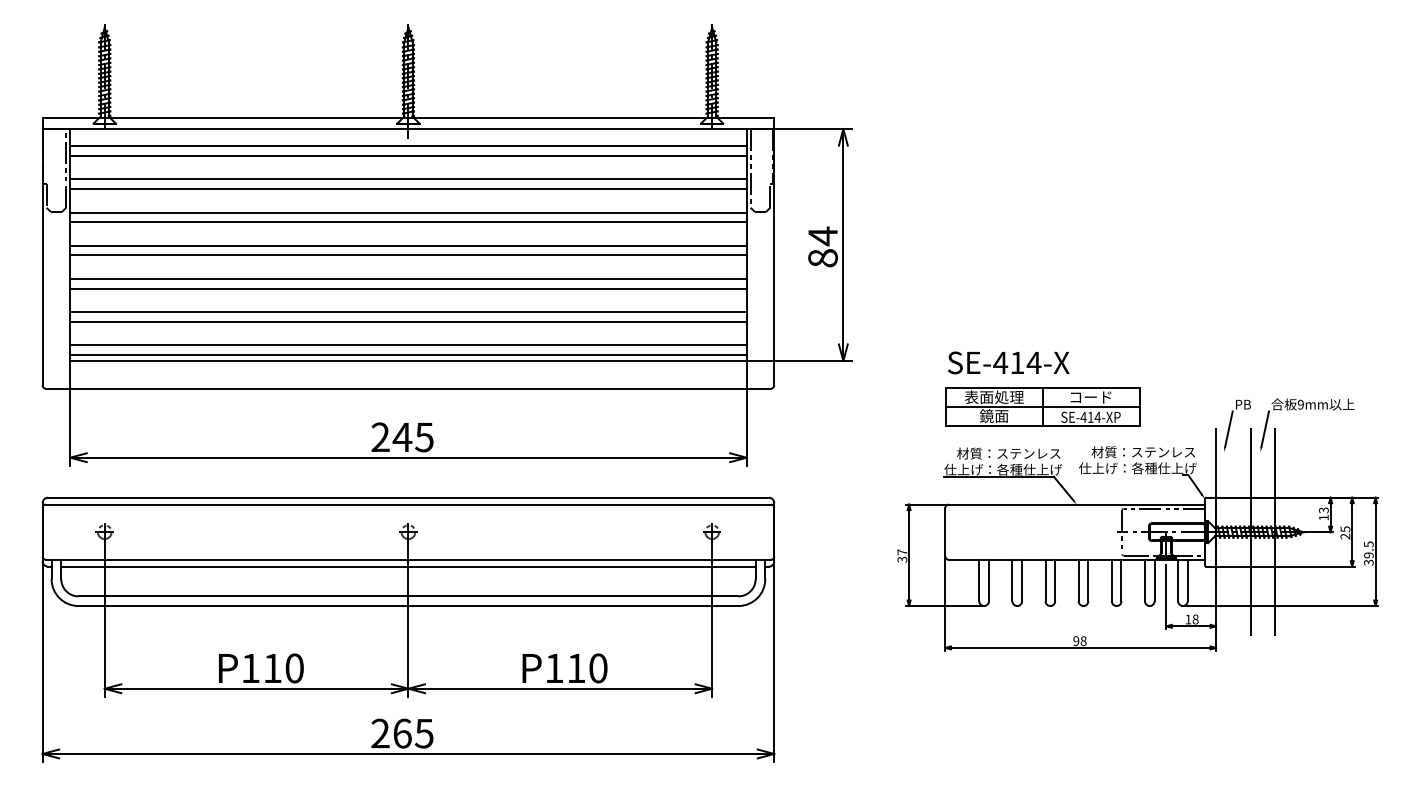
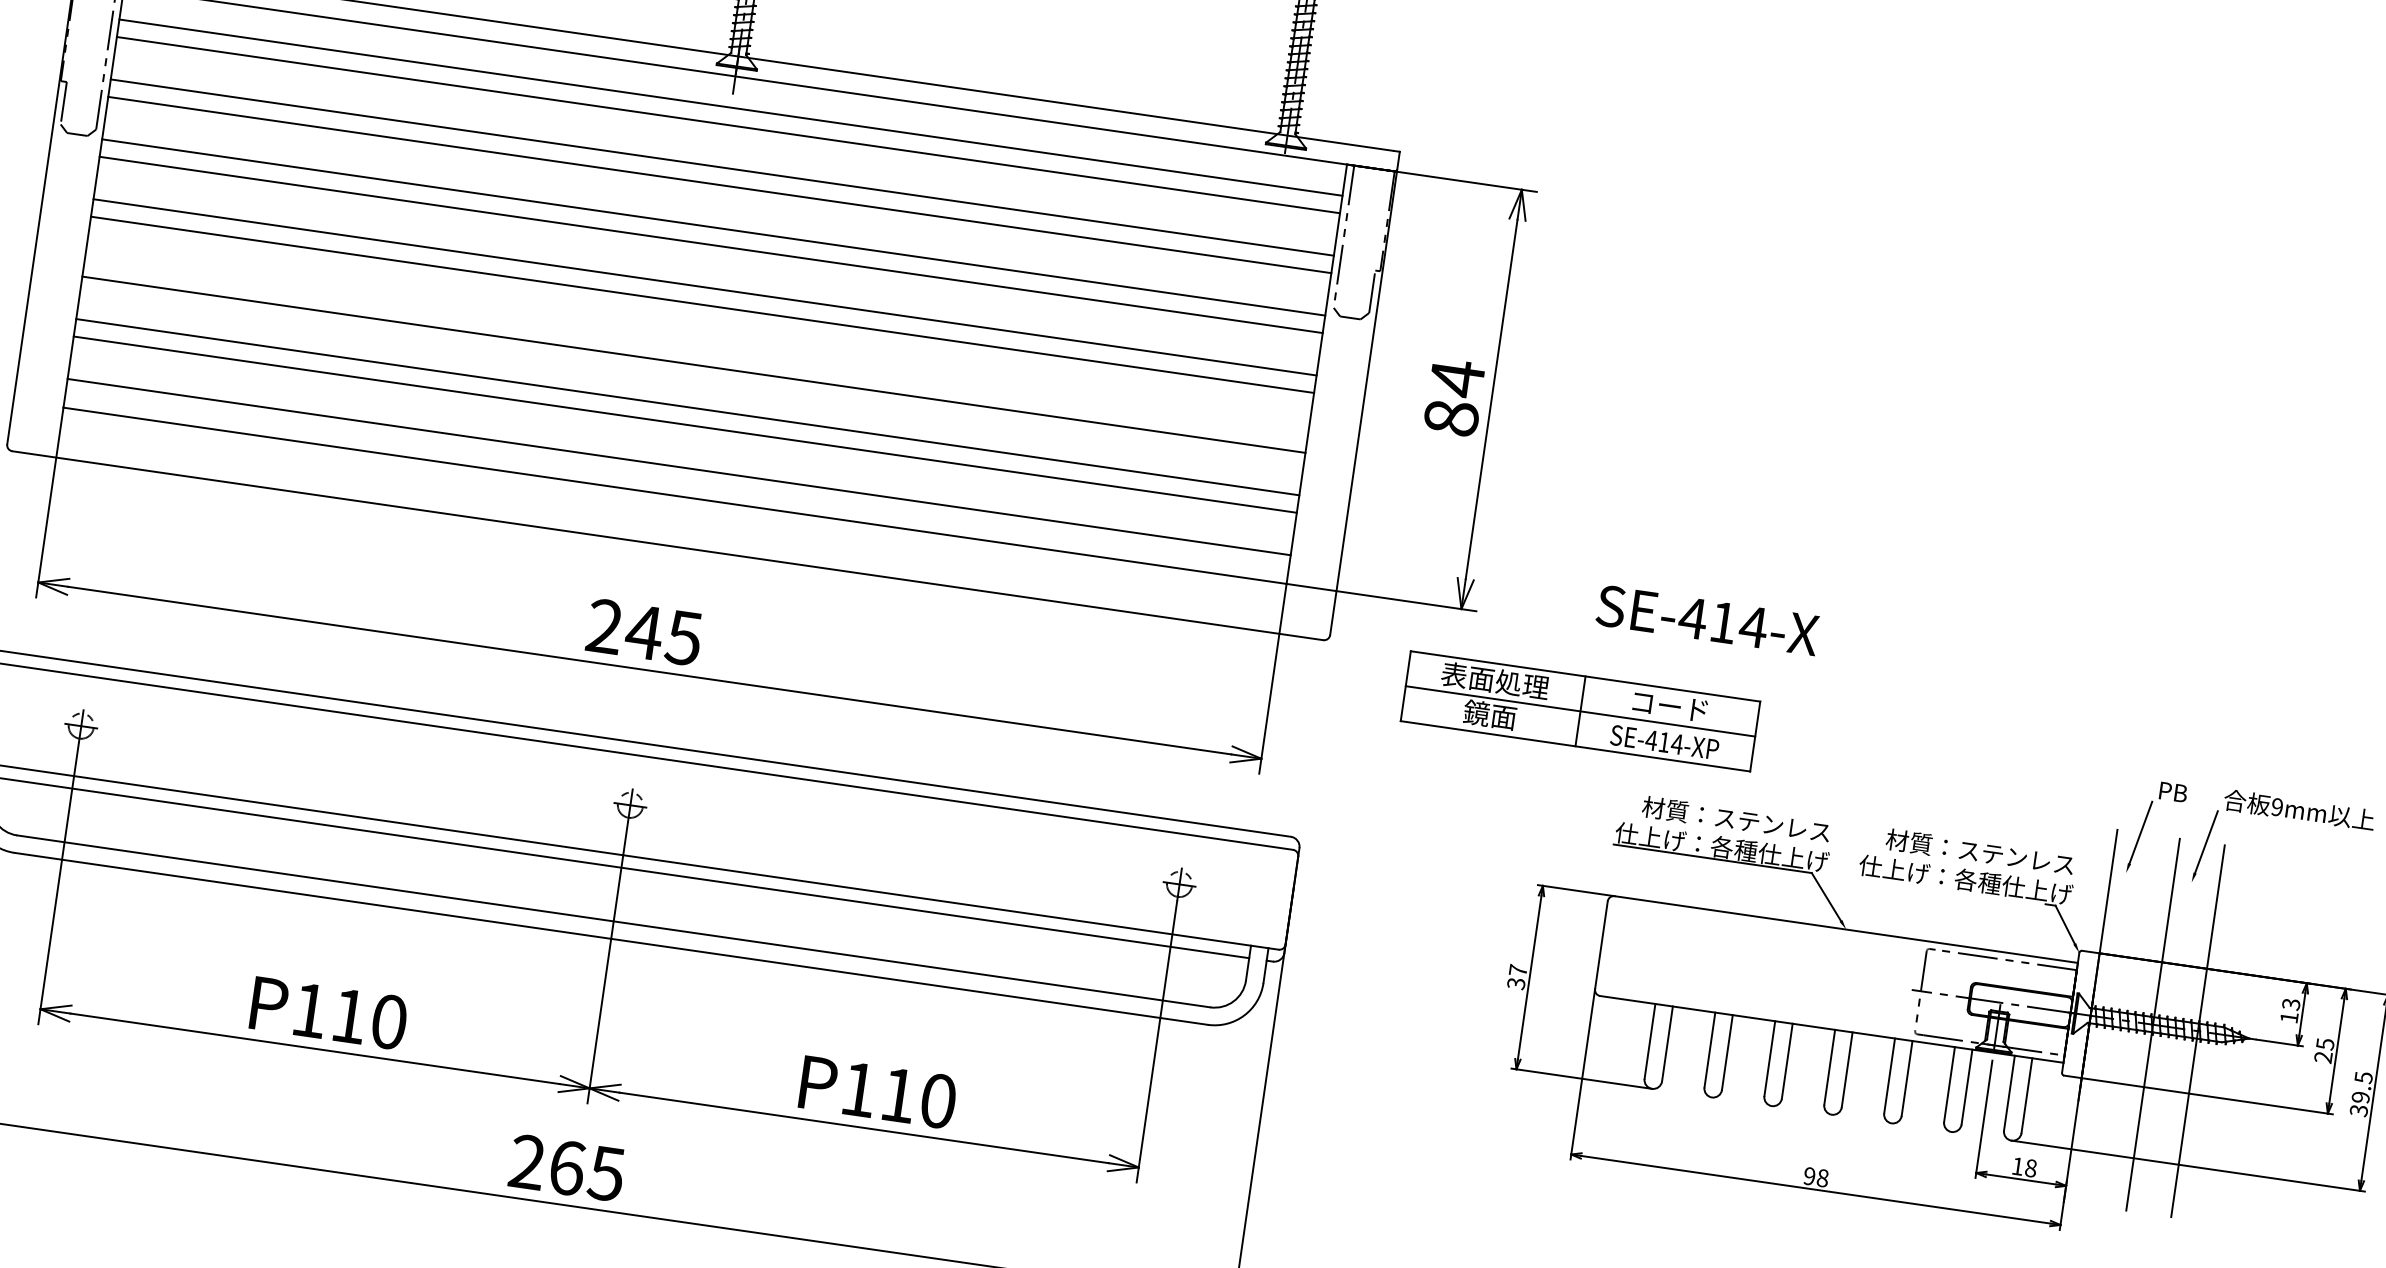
line: (408, 278) -> (696, 346), removed
line: (408, 354) -> (676, 484), removed
text: (1008, 362) -> (1707, 619), moved
part: (1042, 406) -> (1579, 710), moved

